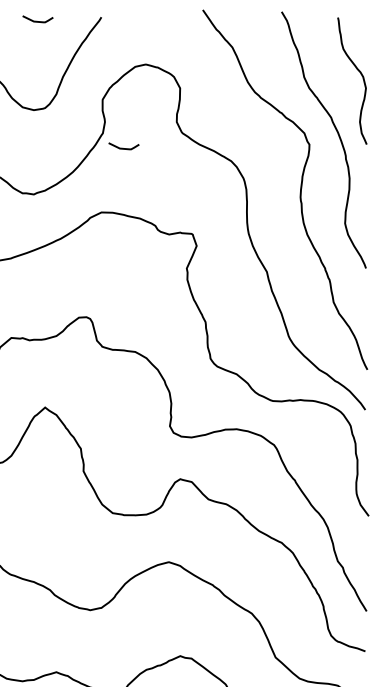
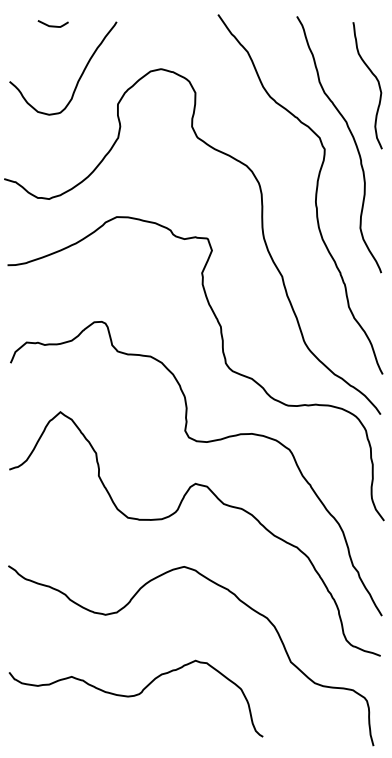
curve: (123, 147) -> (138, 152), removed

